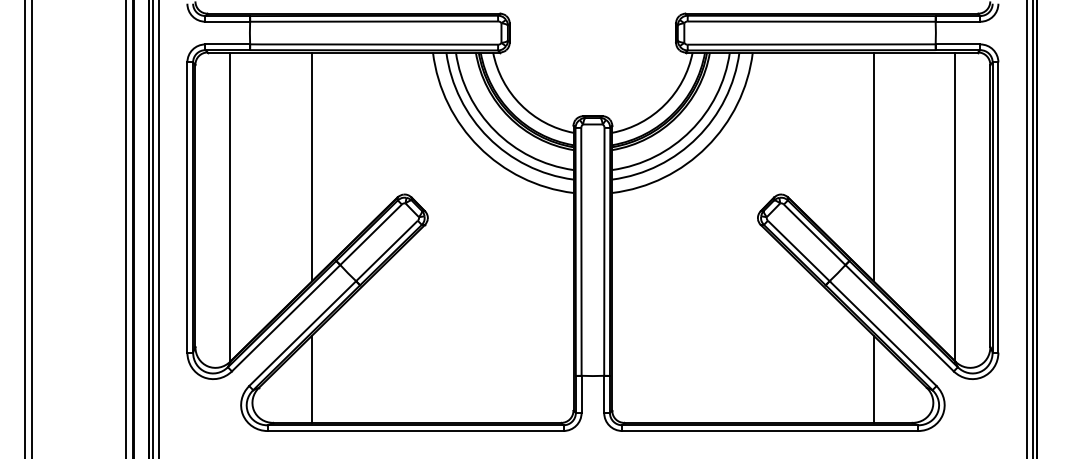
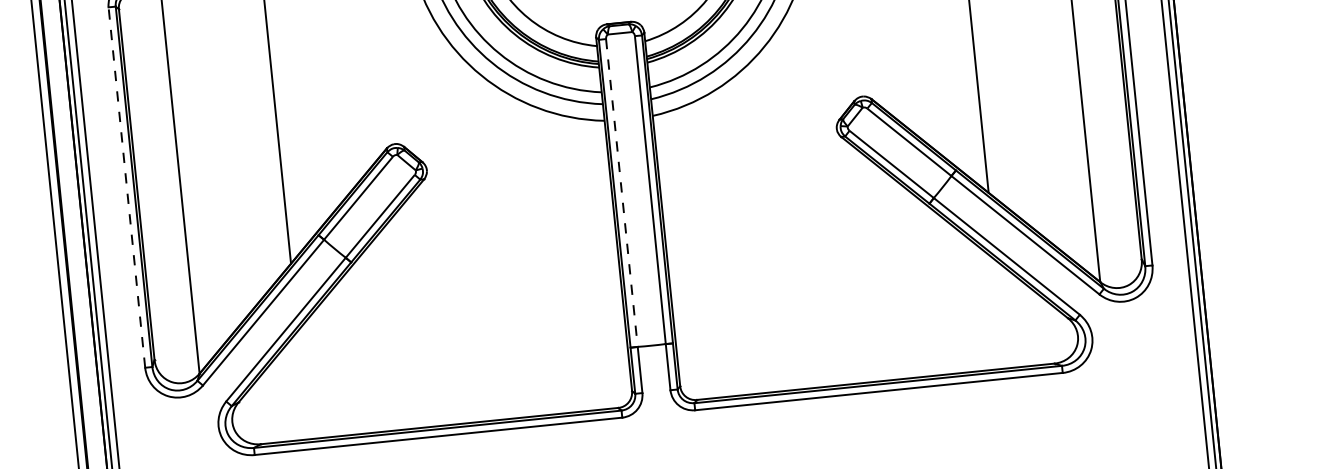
line: (187, 207) -> (127, 187), solid -> dashed
line: (581, 250) -> (621, 191), solid -> dashed
line: (312, 378) -> (303, 384), removed
line: (873, 378) -> (1000, 313), removed

